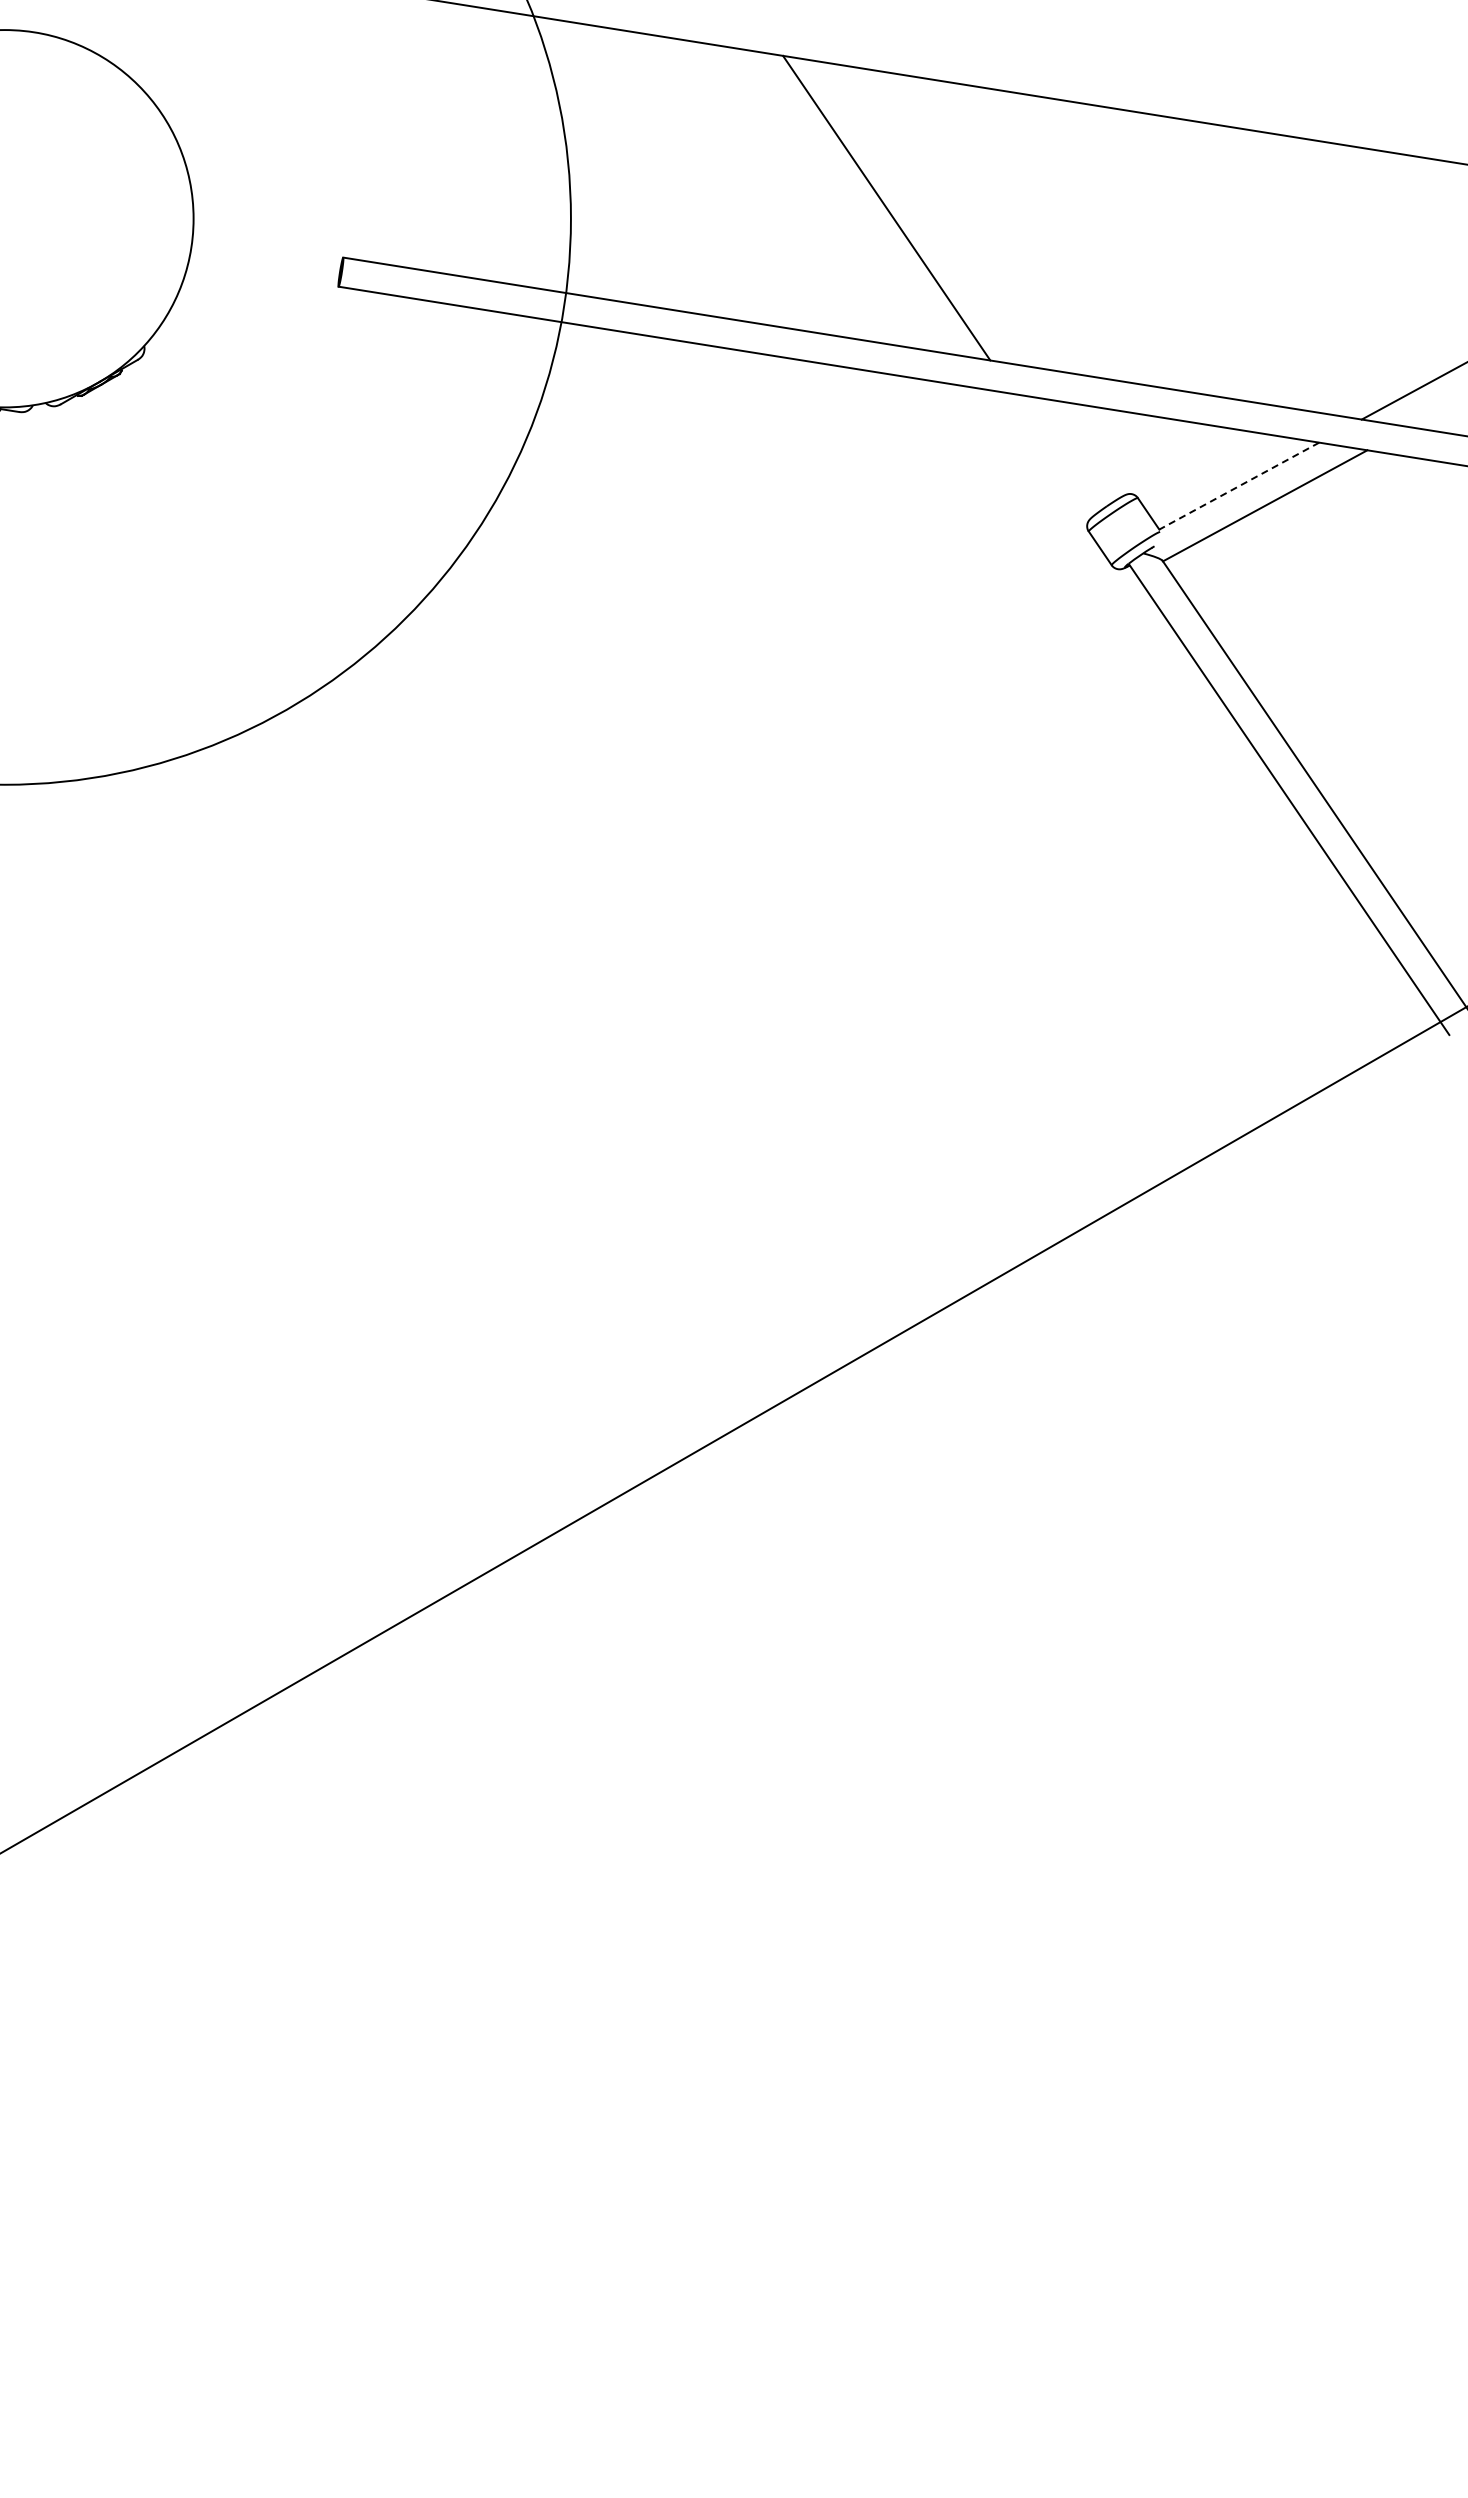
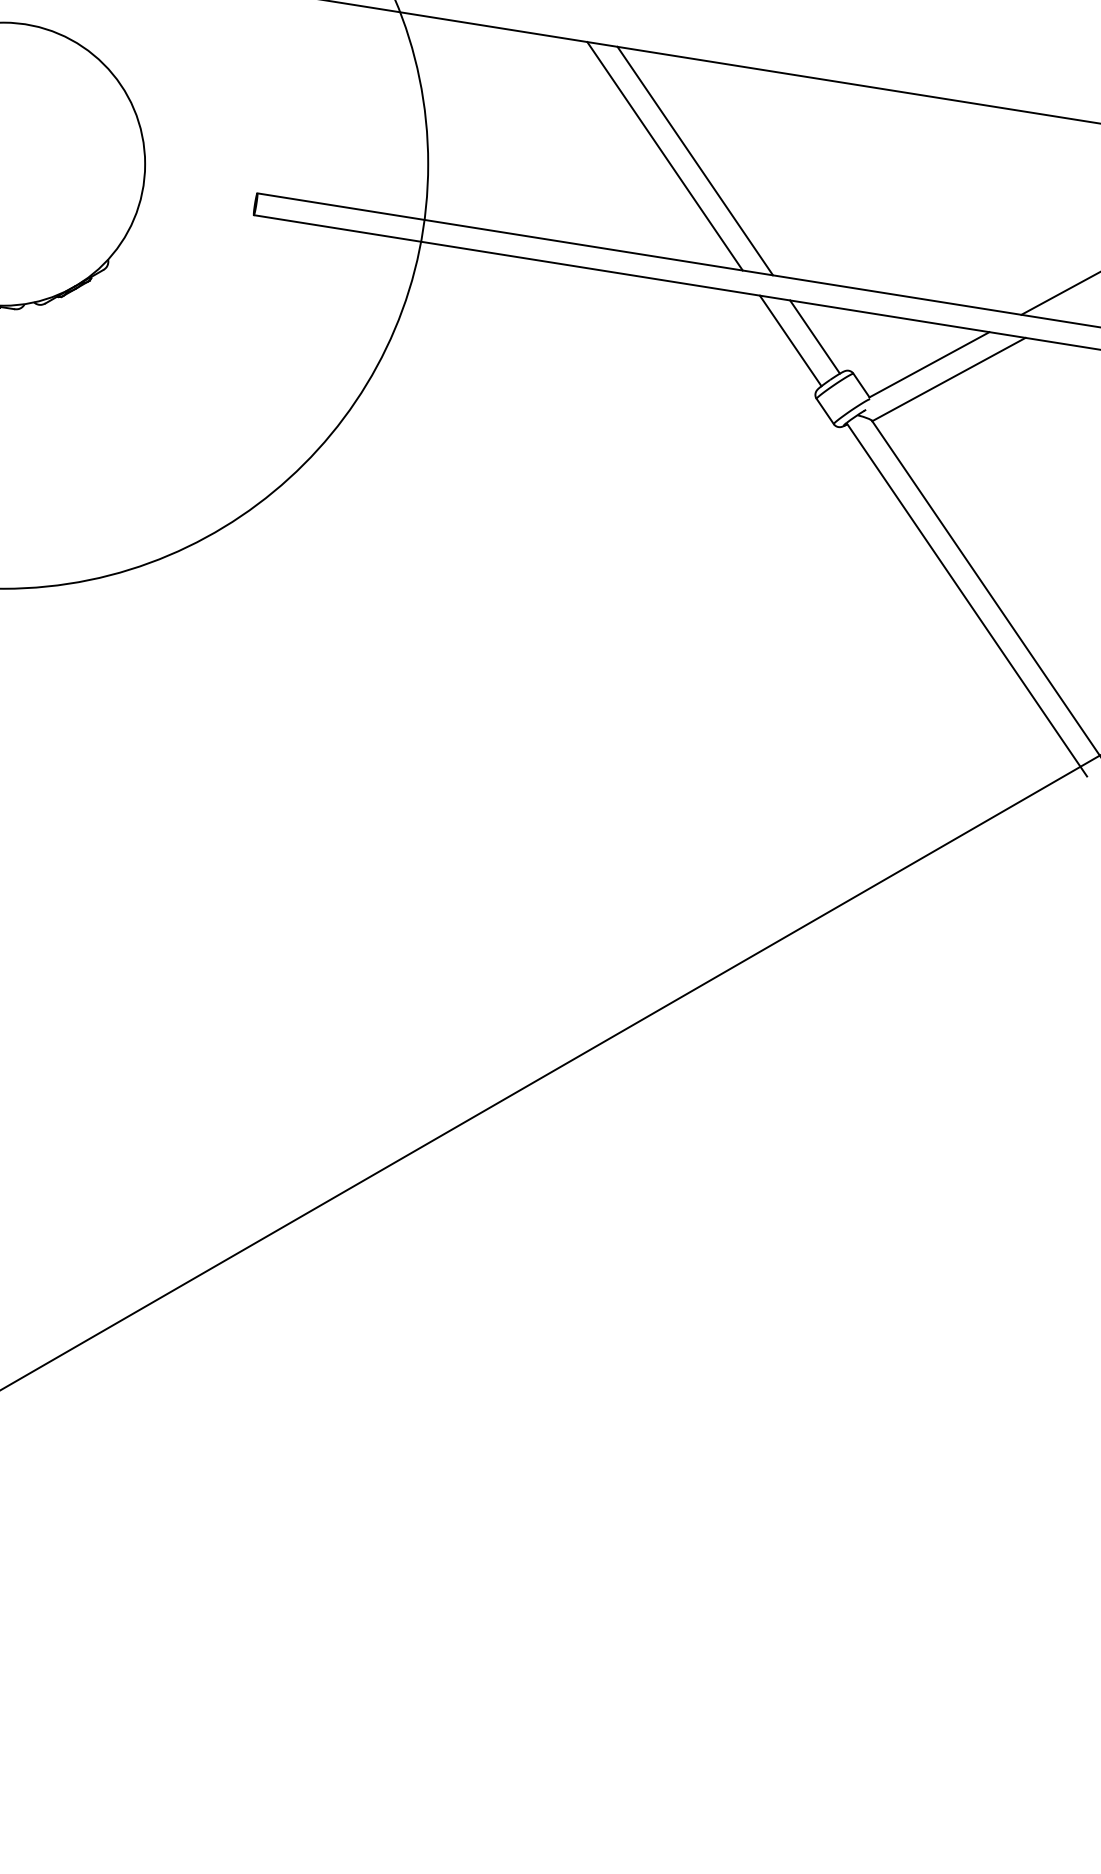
line: (926, 214) -> (694, 161), added
line: (1086, 448) -> (814, 336), added
line: (1054, 453) -> (790, 340), added
line: (1238, 486) -> (928, 365), dashed -> solid

